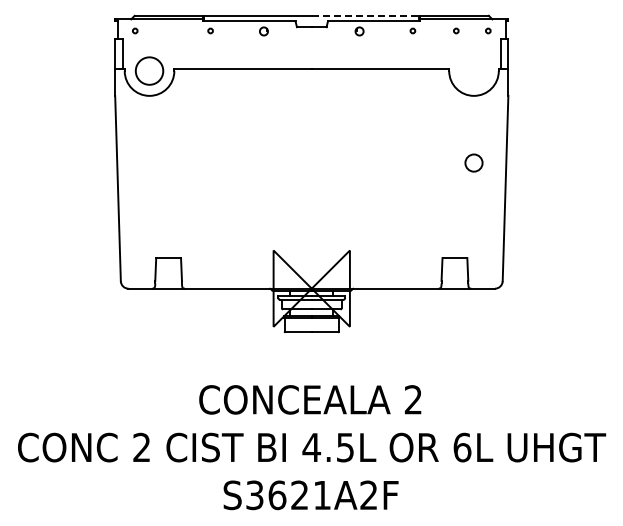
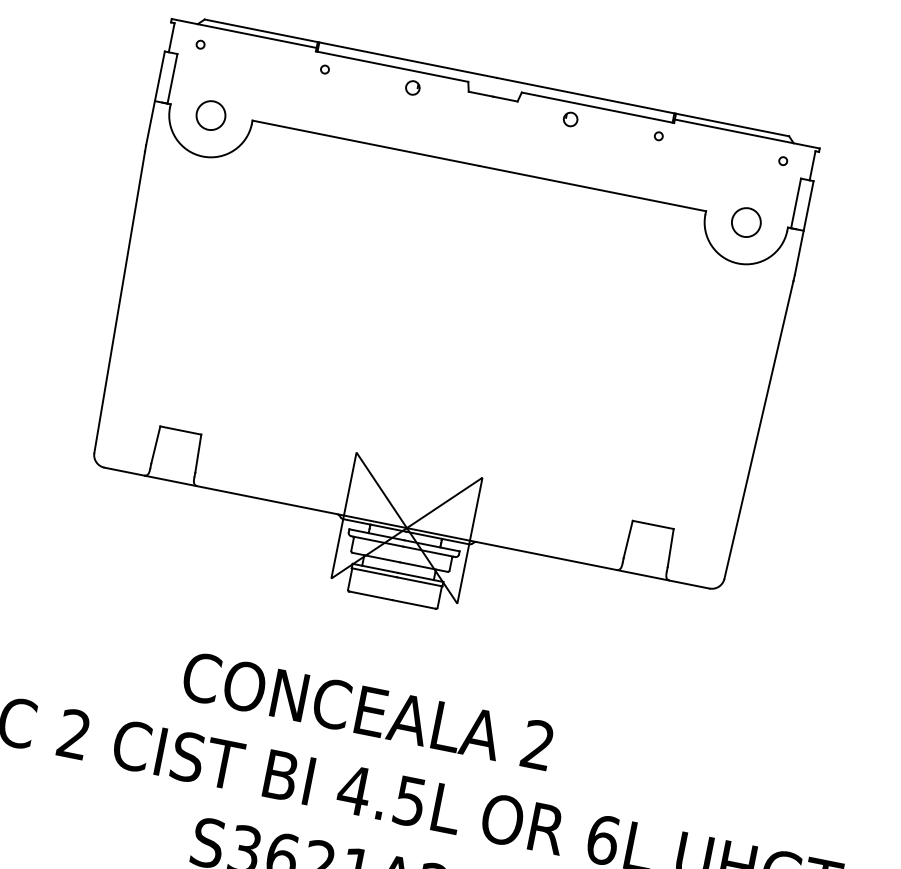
line: (365, 15) -> (585, 95), dashed -> solid
circle: (456, 30) -> (730, 149), removed
circle: (149, 70) -> (211, 114), size x0.62
circle: (473, 162) -> (745, 221), moved

